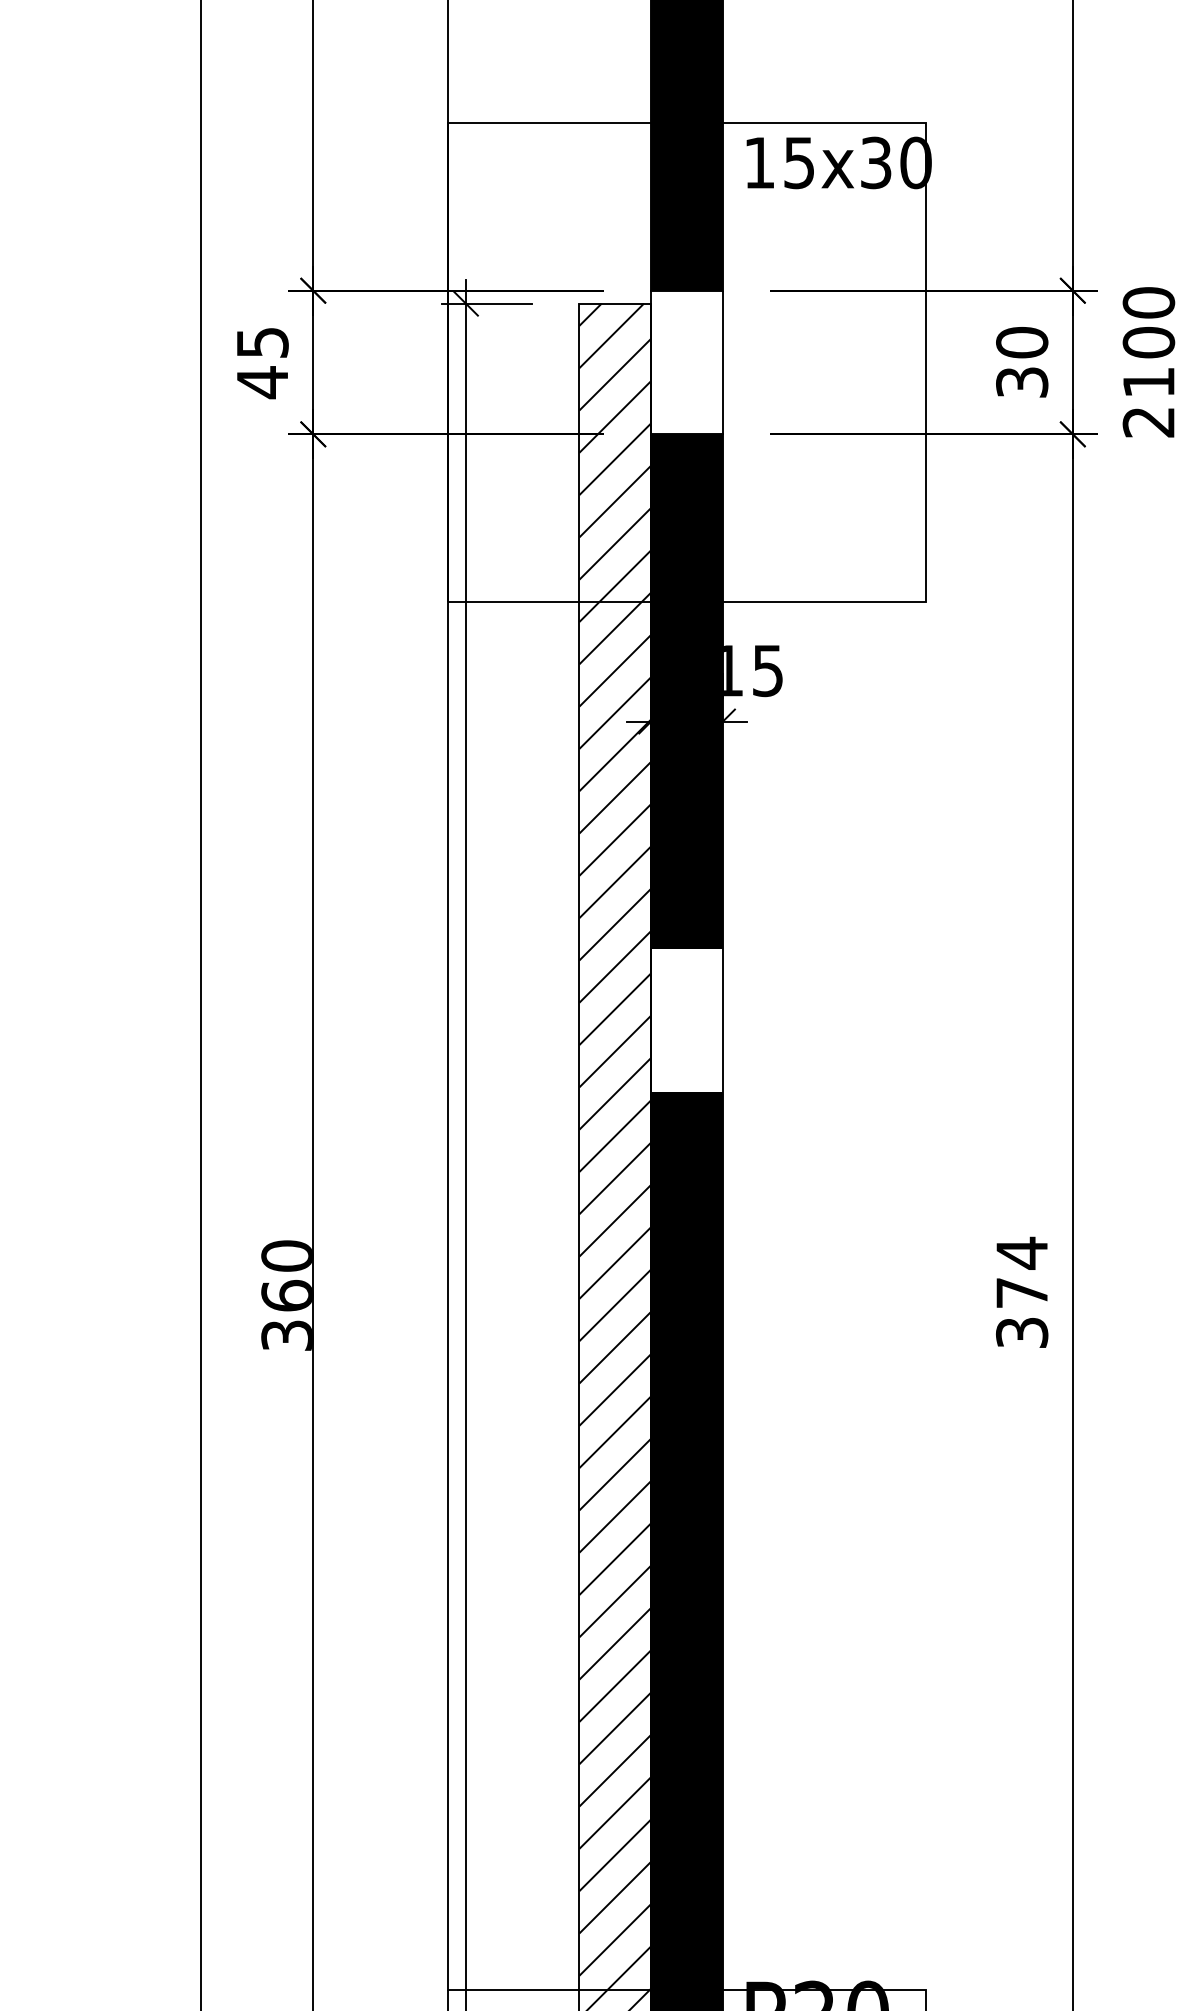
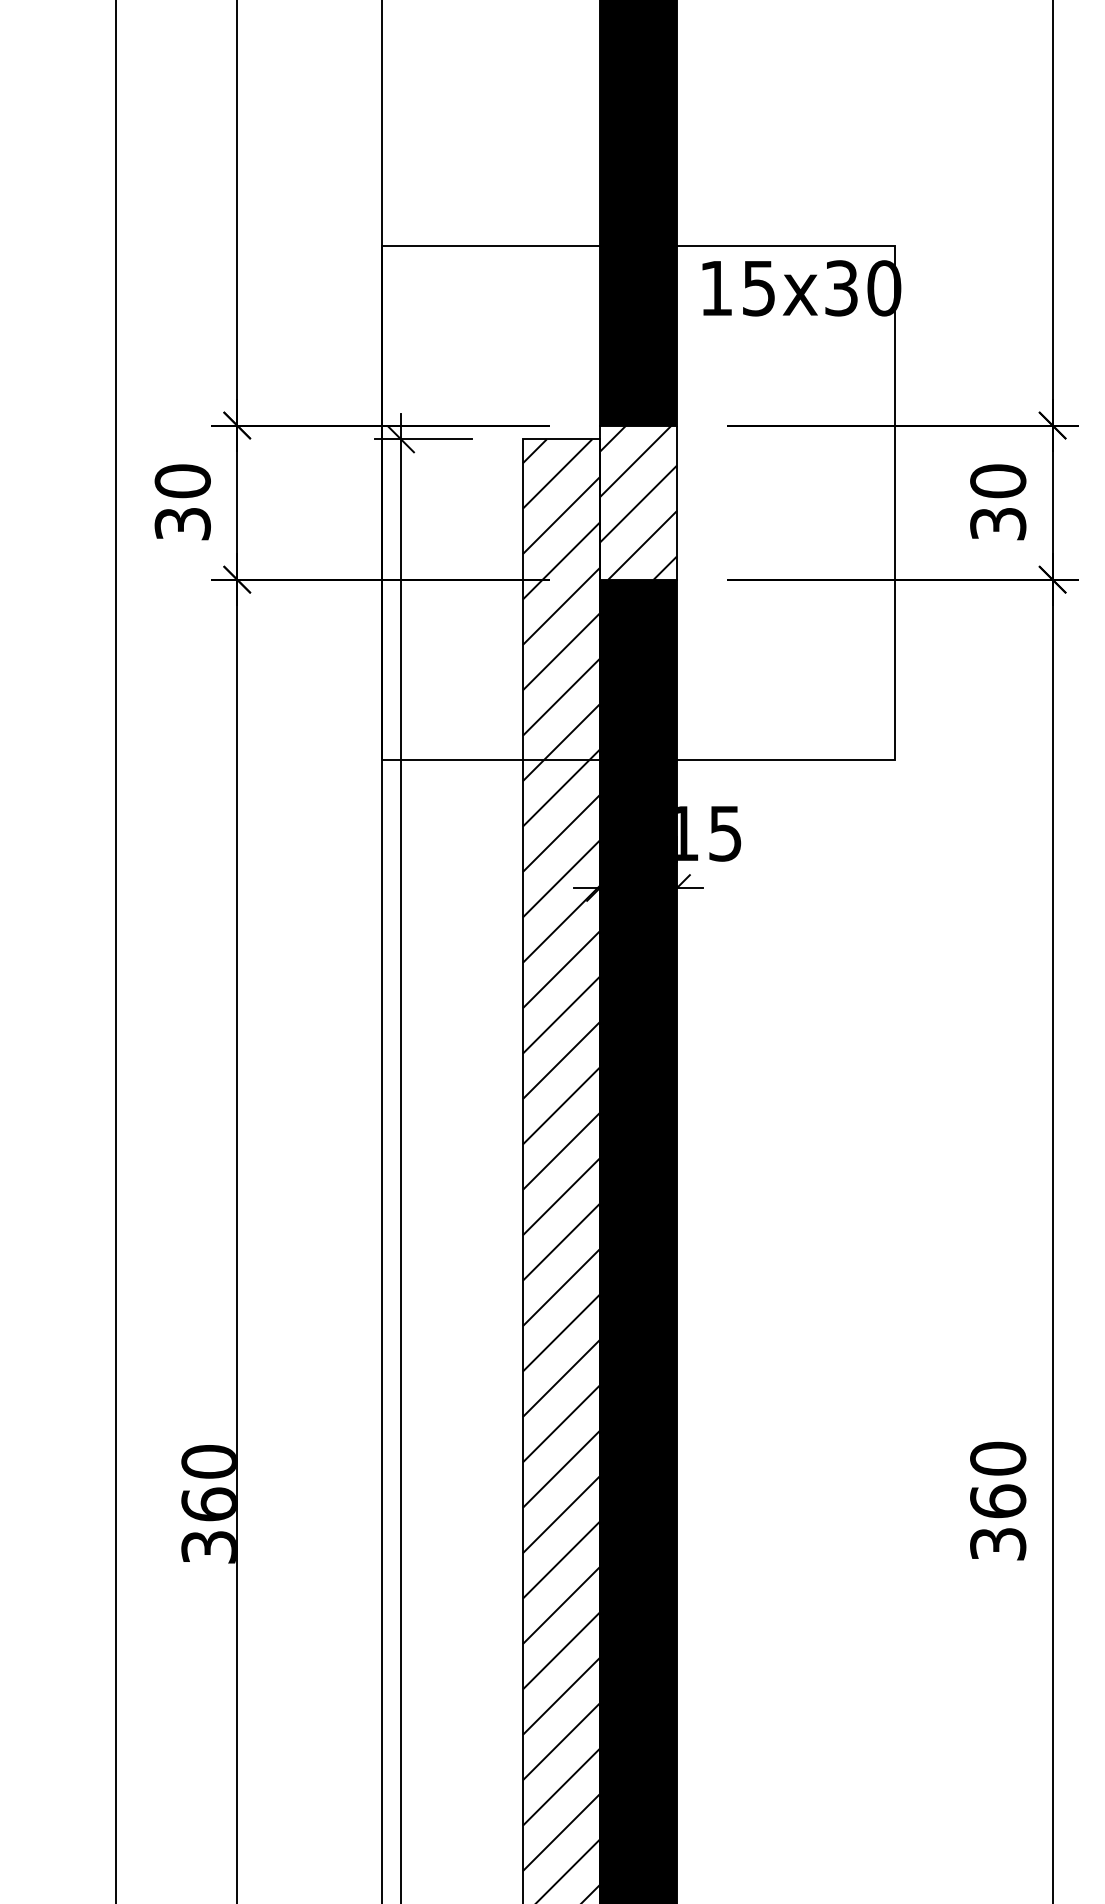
hatch: (686, 362) -> (637, 502), added
text: (262, 363) -> (182, 503), 45 -> 30
fill: (686, 1027) -> (637, 1216), added
text: (1021, 1272) -> (997, 1479), 374 -> 360

